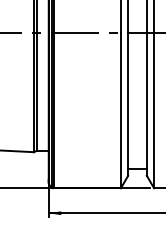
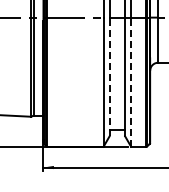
line: (128, 103) -> (109, 76), solid -> dashed
line: (154, 111) -> (131, 82), solid -> dashed

